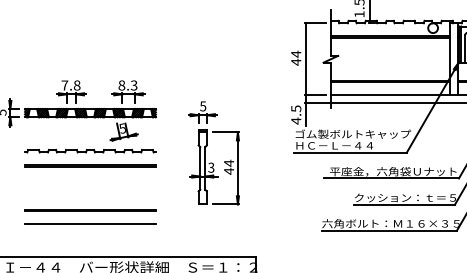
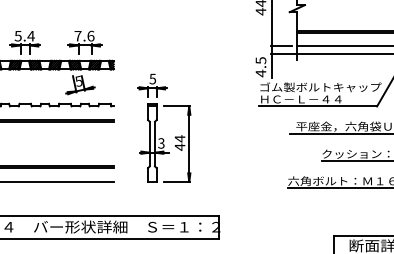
text: (70, 85) -> (24, 36), 7.8 -> 5.4
text: (127, 85) -> (83, 36), 8.3 -> 7.6
part: (205, 153) -> (155, 128), moved

